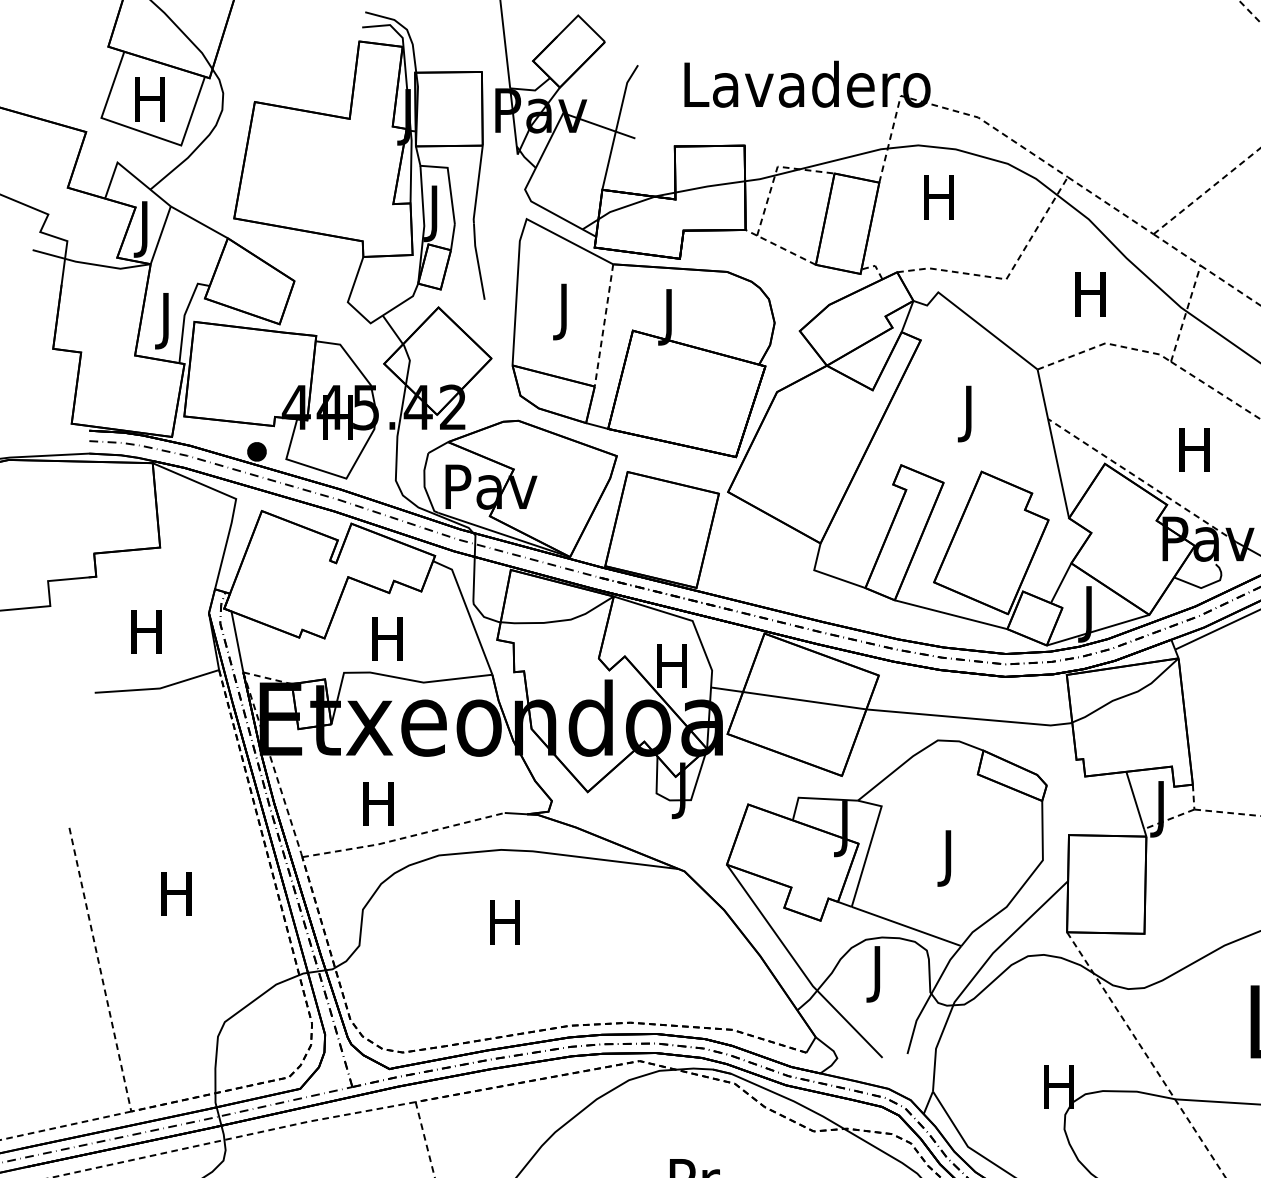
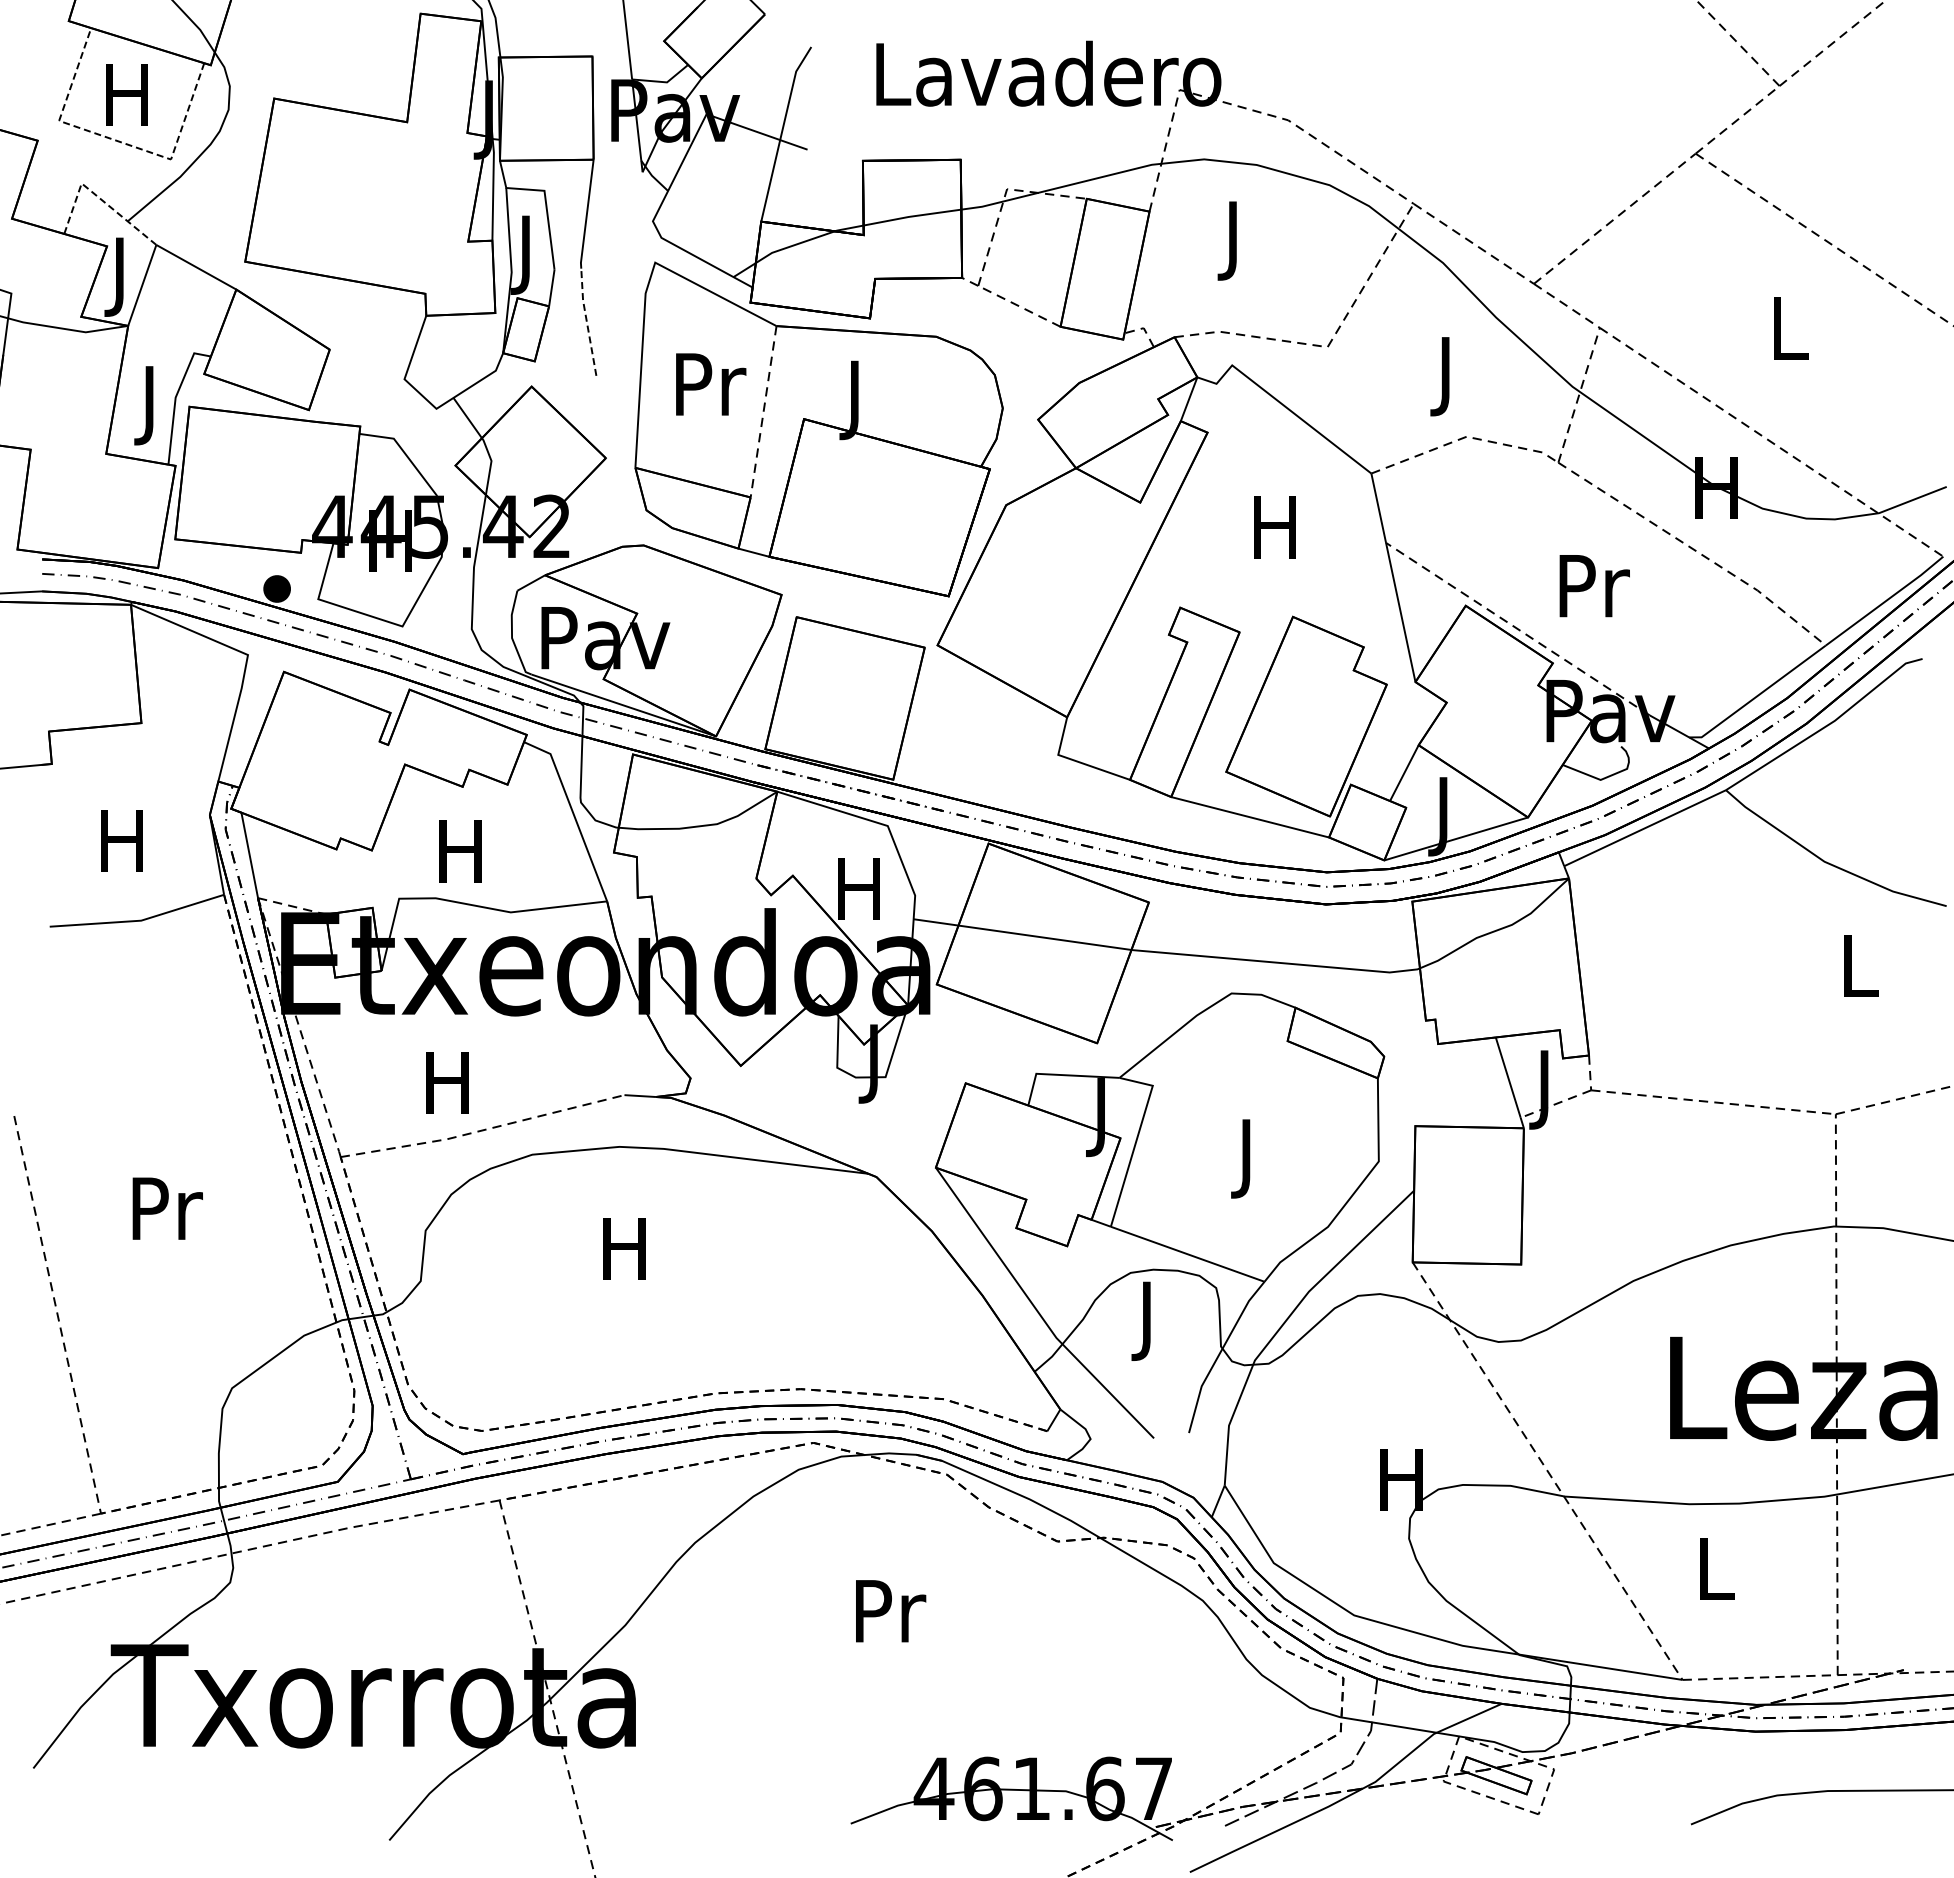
line: (142, 131) -> (116, 140), solid -> dashed
line: (128, 171) -> (97, 196), solid -> dashed
text: (938, 203) -> (1232, 240), H -> J
line: (477, 261) -> (586, 321), solid -> dashed
text: (1090, 300) -> (1445, 376), H -> J
text: (566, 311) -> (711, 392), J -> Pr
text: (968, 413) -> (1274, 535), J -> H
text: (1196, 450) -> (1594, 586), H -> Pr
text: (178, 893) -> (167, 1208), H -> Pr

